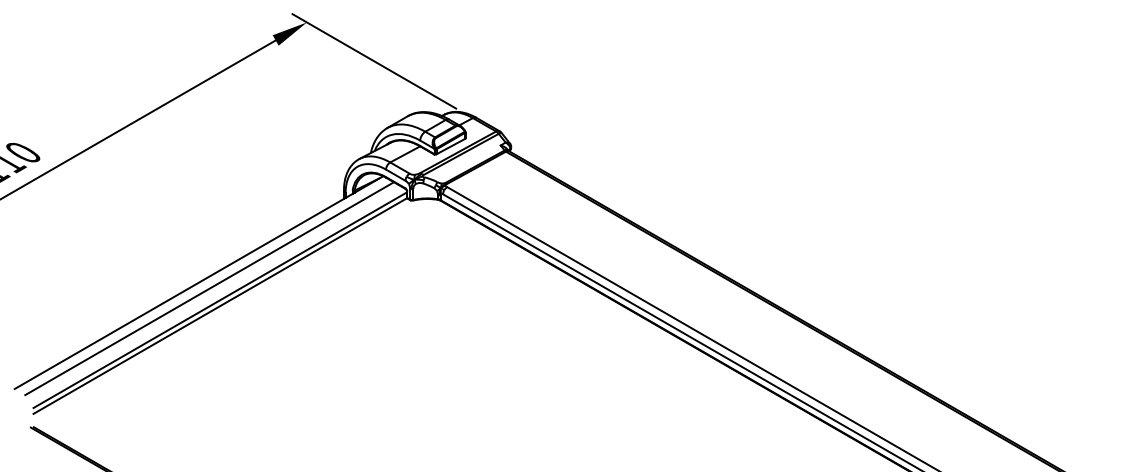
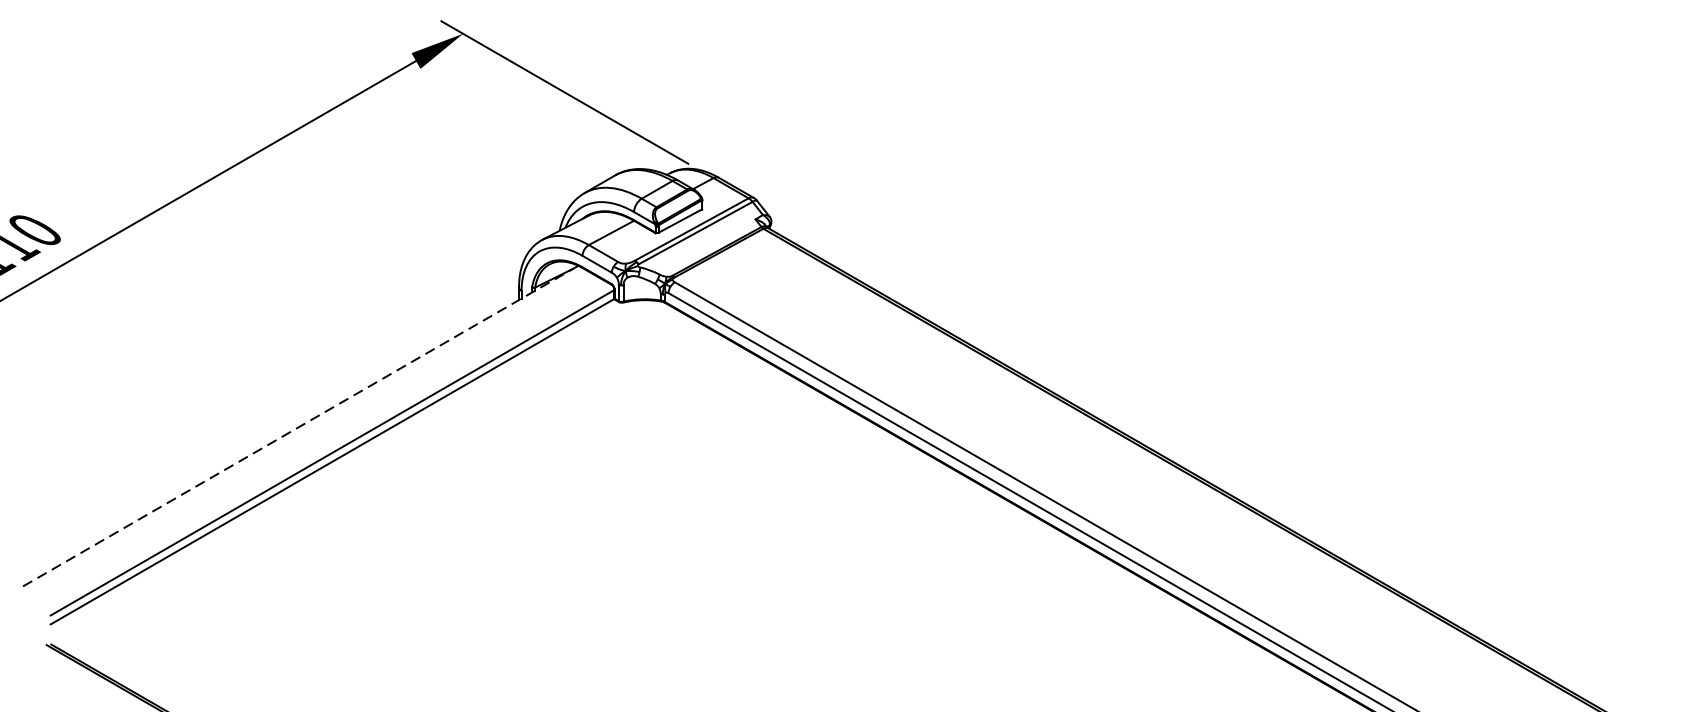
line: (199, 282) -> (301, 426), solid -> dashed
line: (209, 288) -> (316, 435), removed

